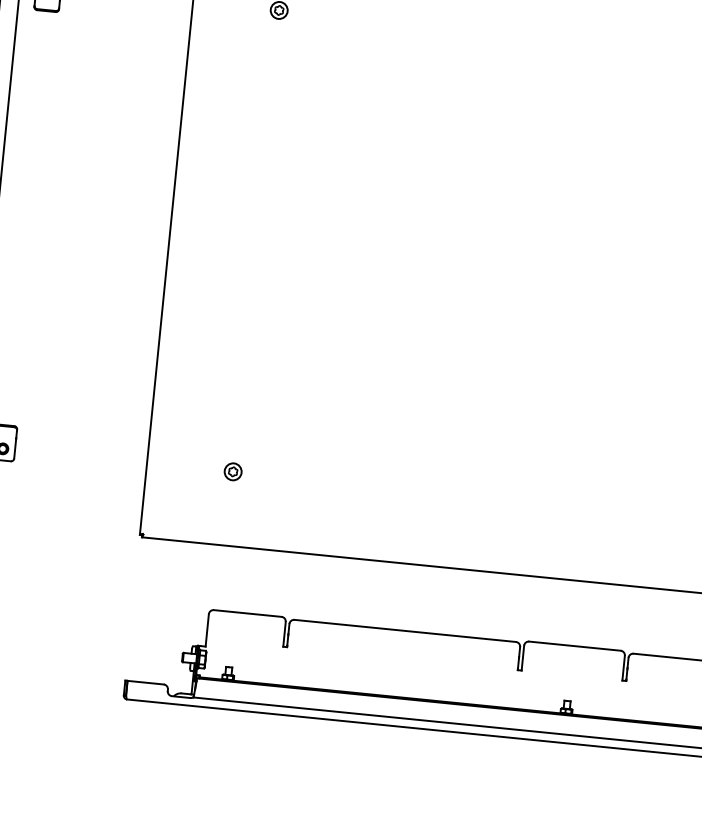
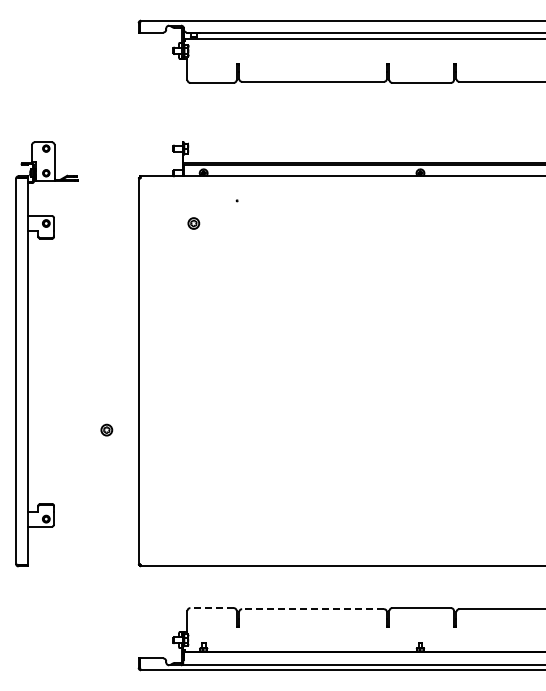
part: (232, 470) -> (106, 429), moved
line: (248, 614) -> (212, 608), solid -> dashed
line: (405, 631) -> (313, 609), solid -> dashed

